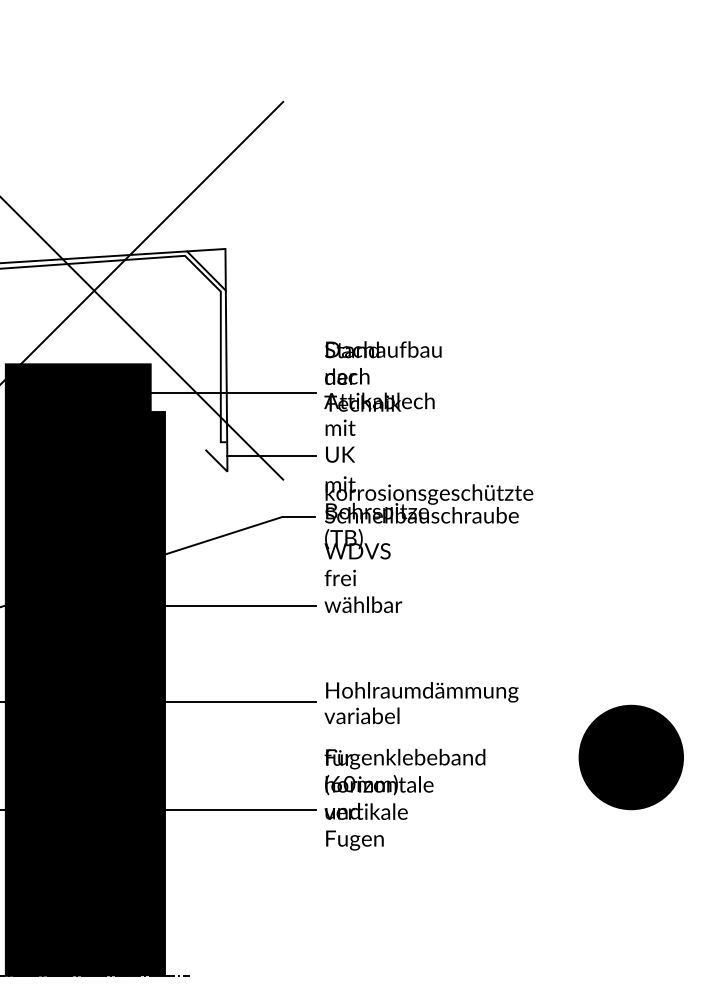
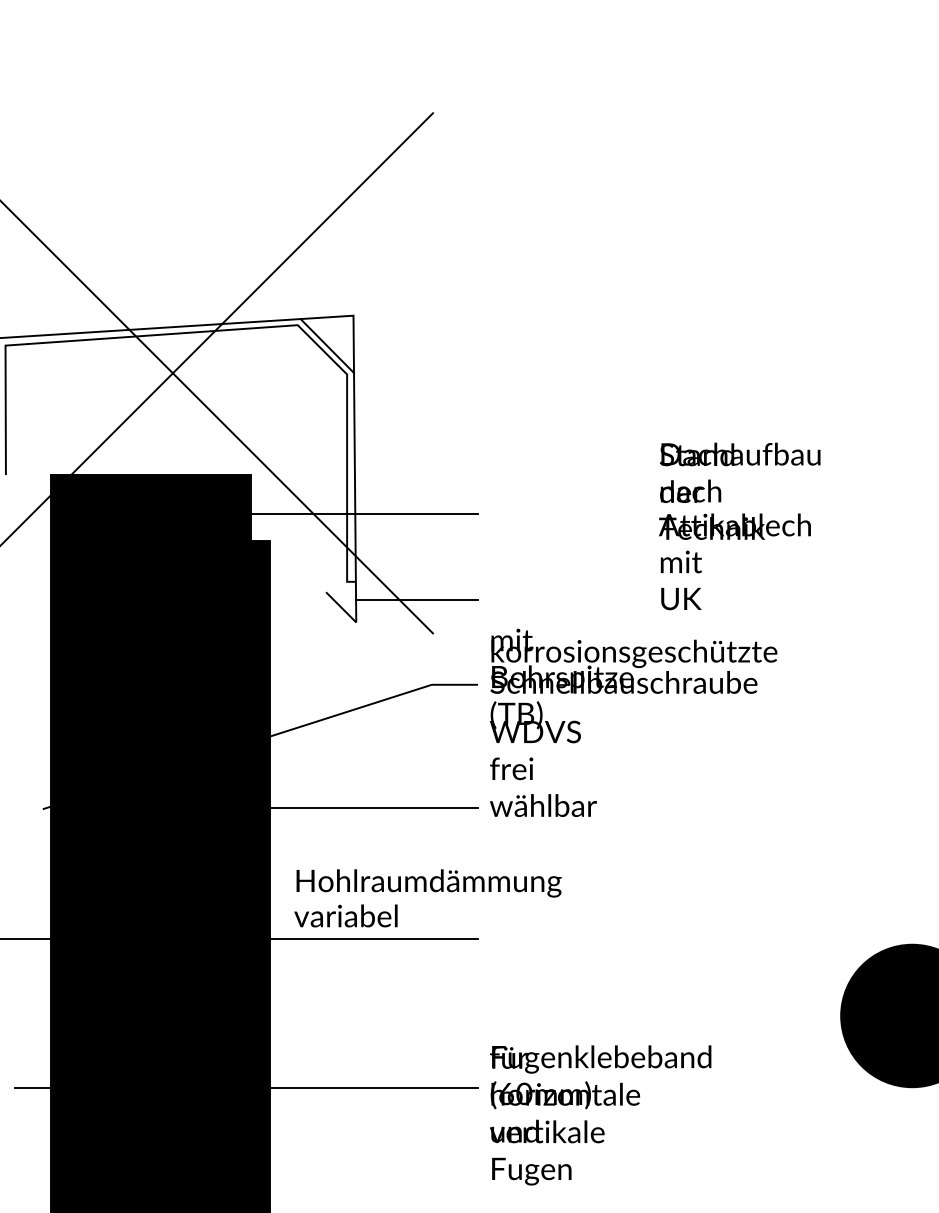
text: (382, 401) -> (739, 525), moved
text: (421, 703) -> (427, 898), moved
text: (404, 799) -> (600, 1115), moved

